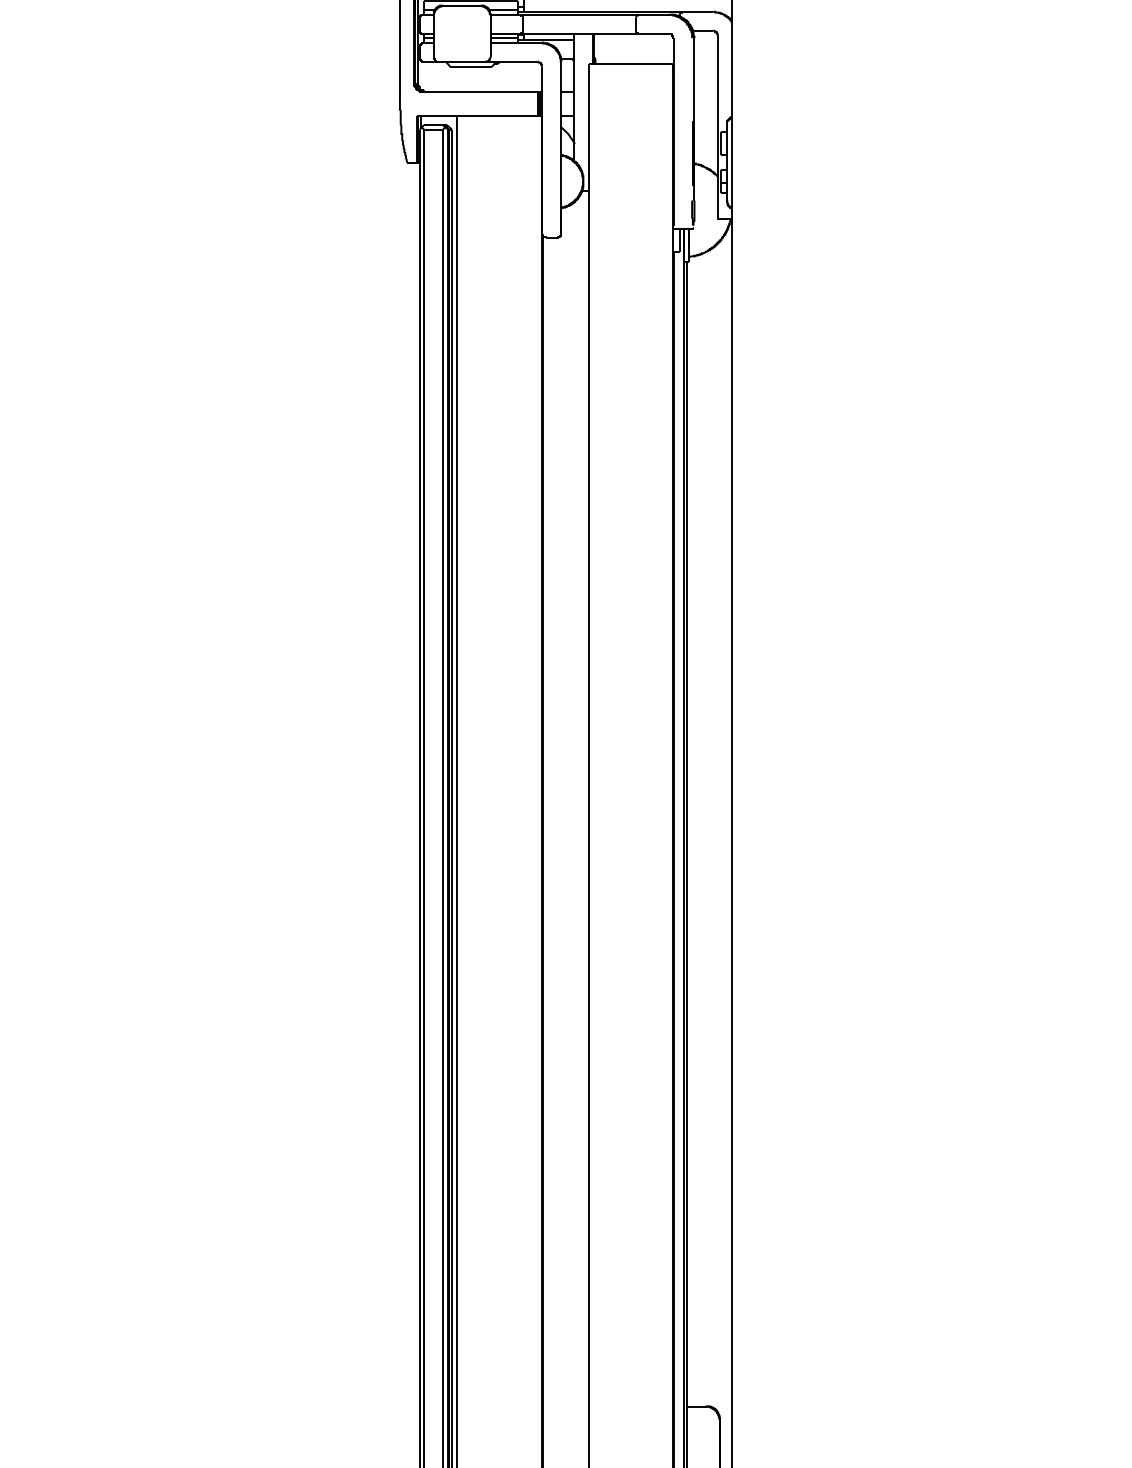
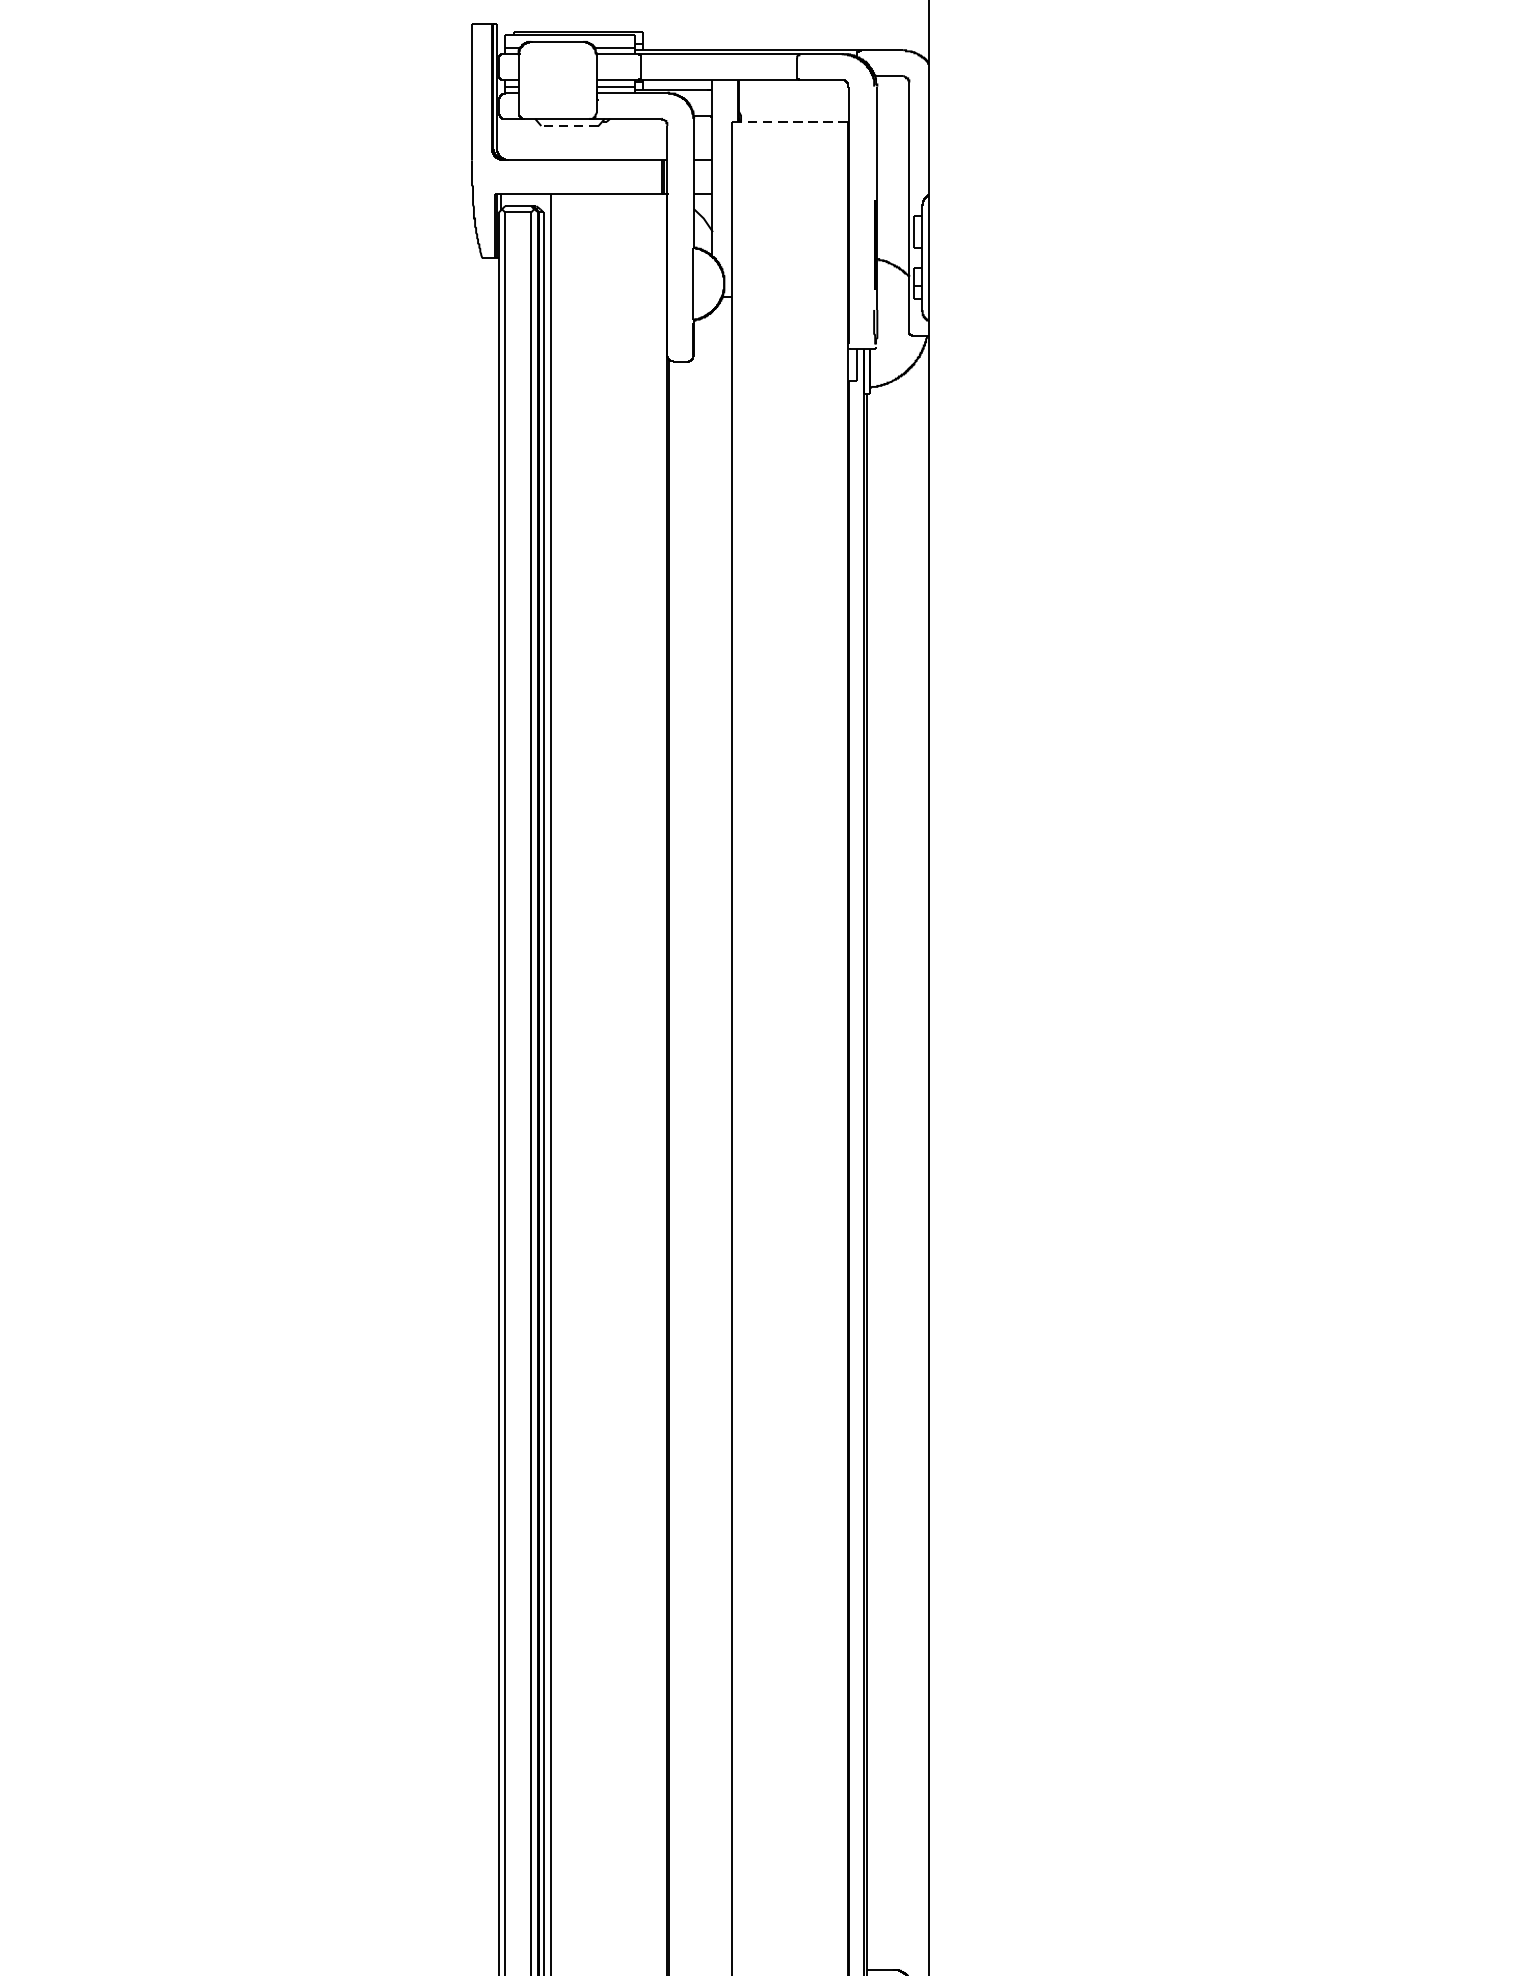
line: (630, 63) -> (789, 121), solid -> dashed
line: (471, 66) -> (570, 125), solid -> dashed

